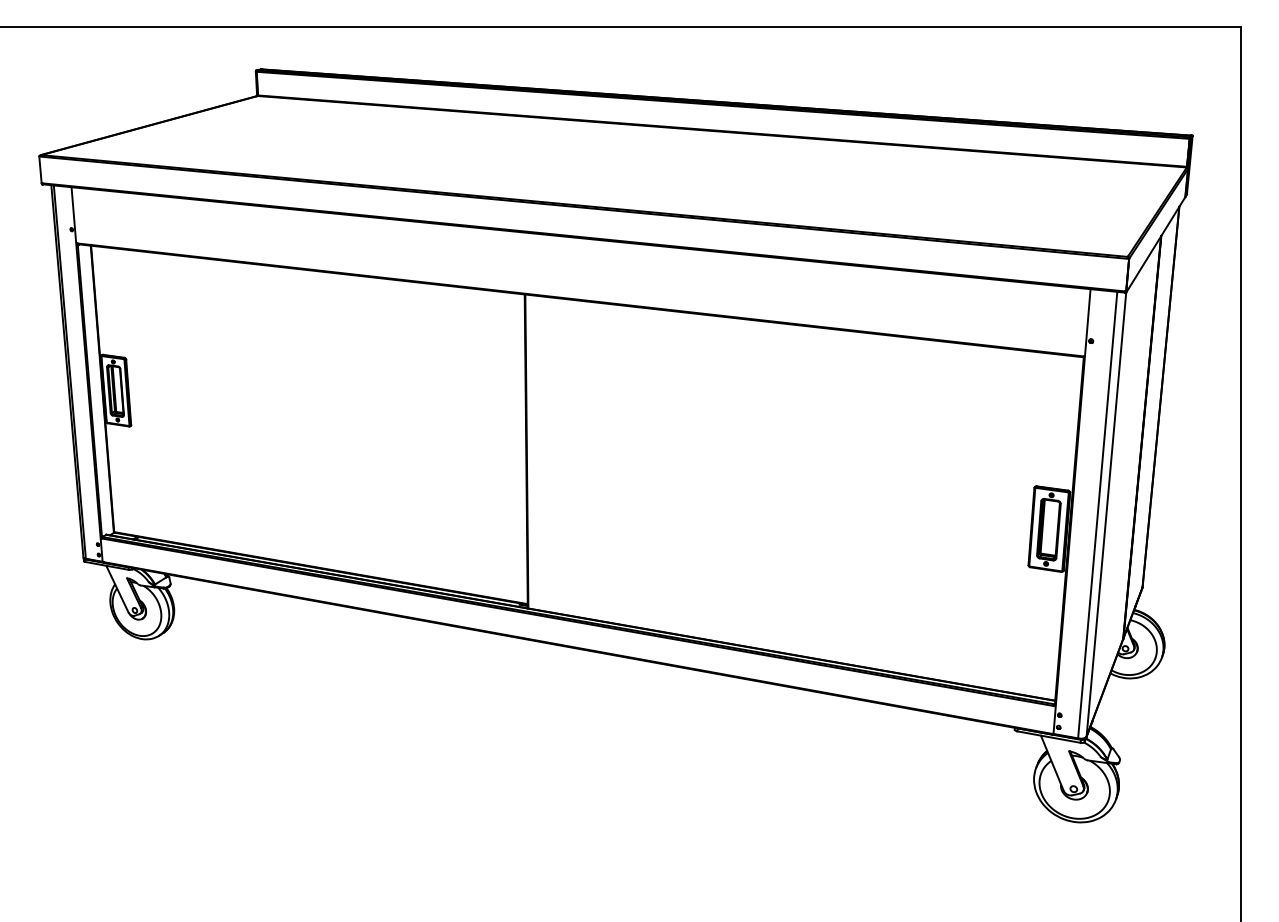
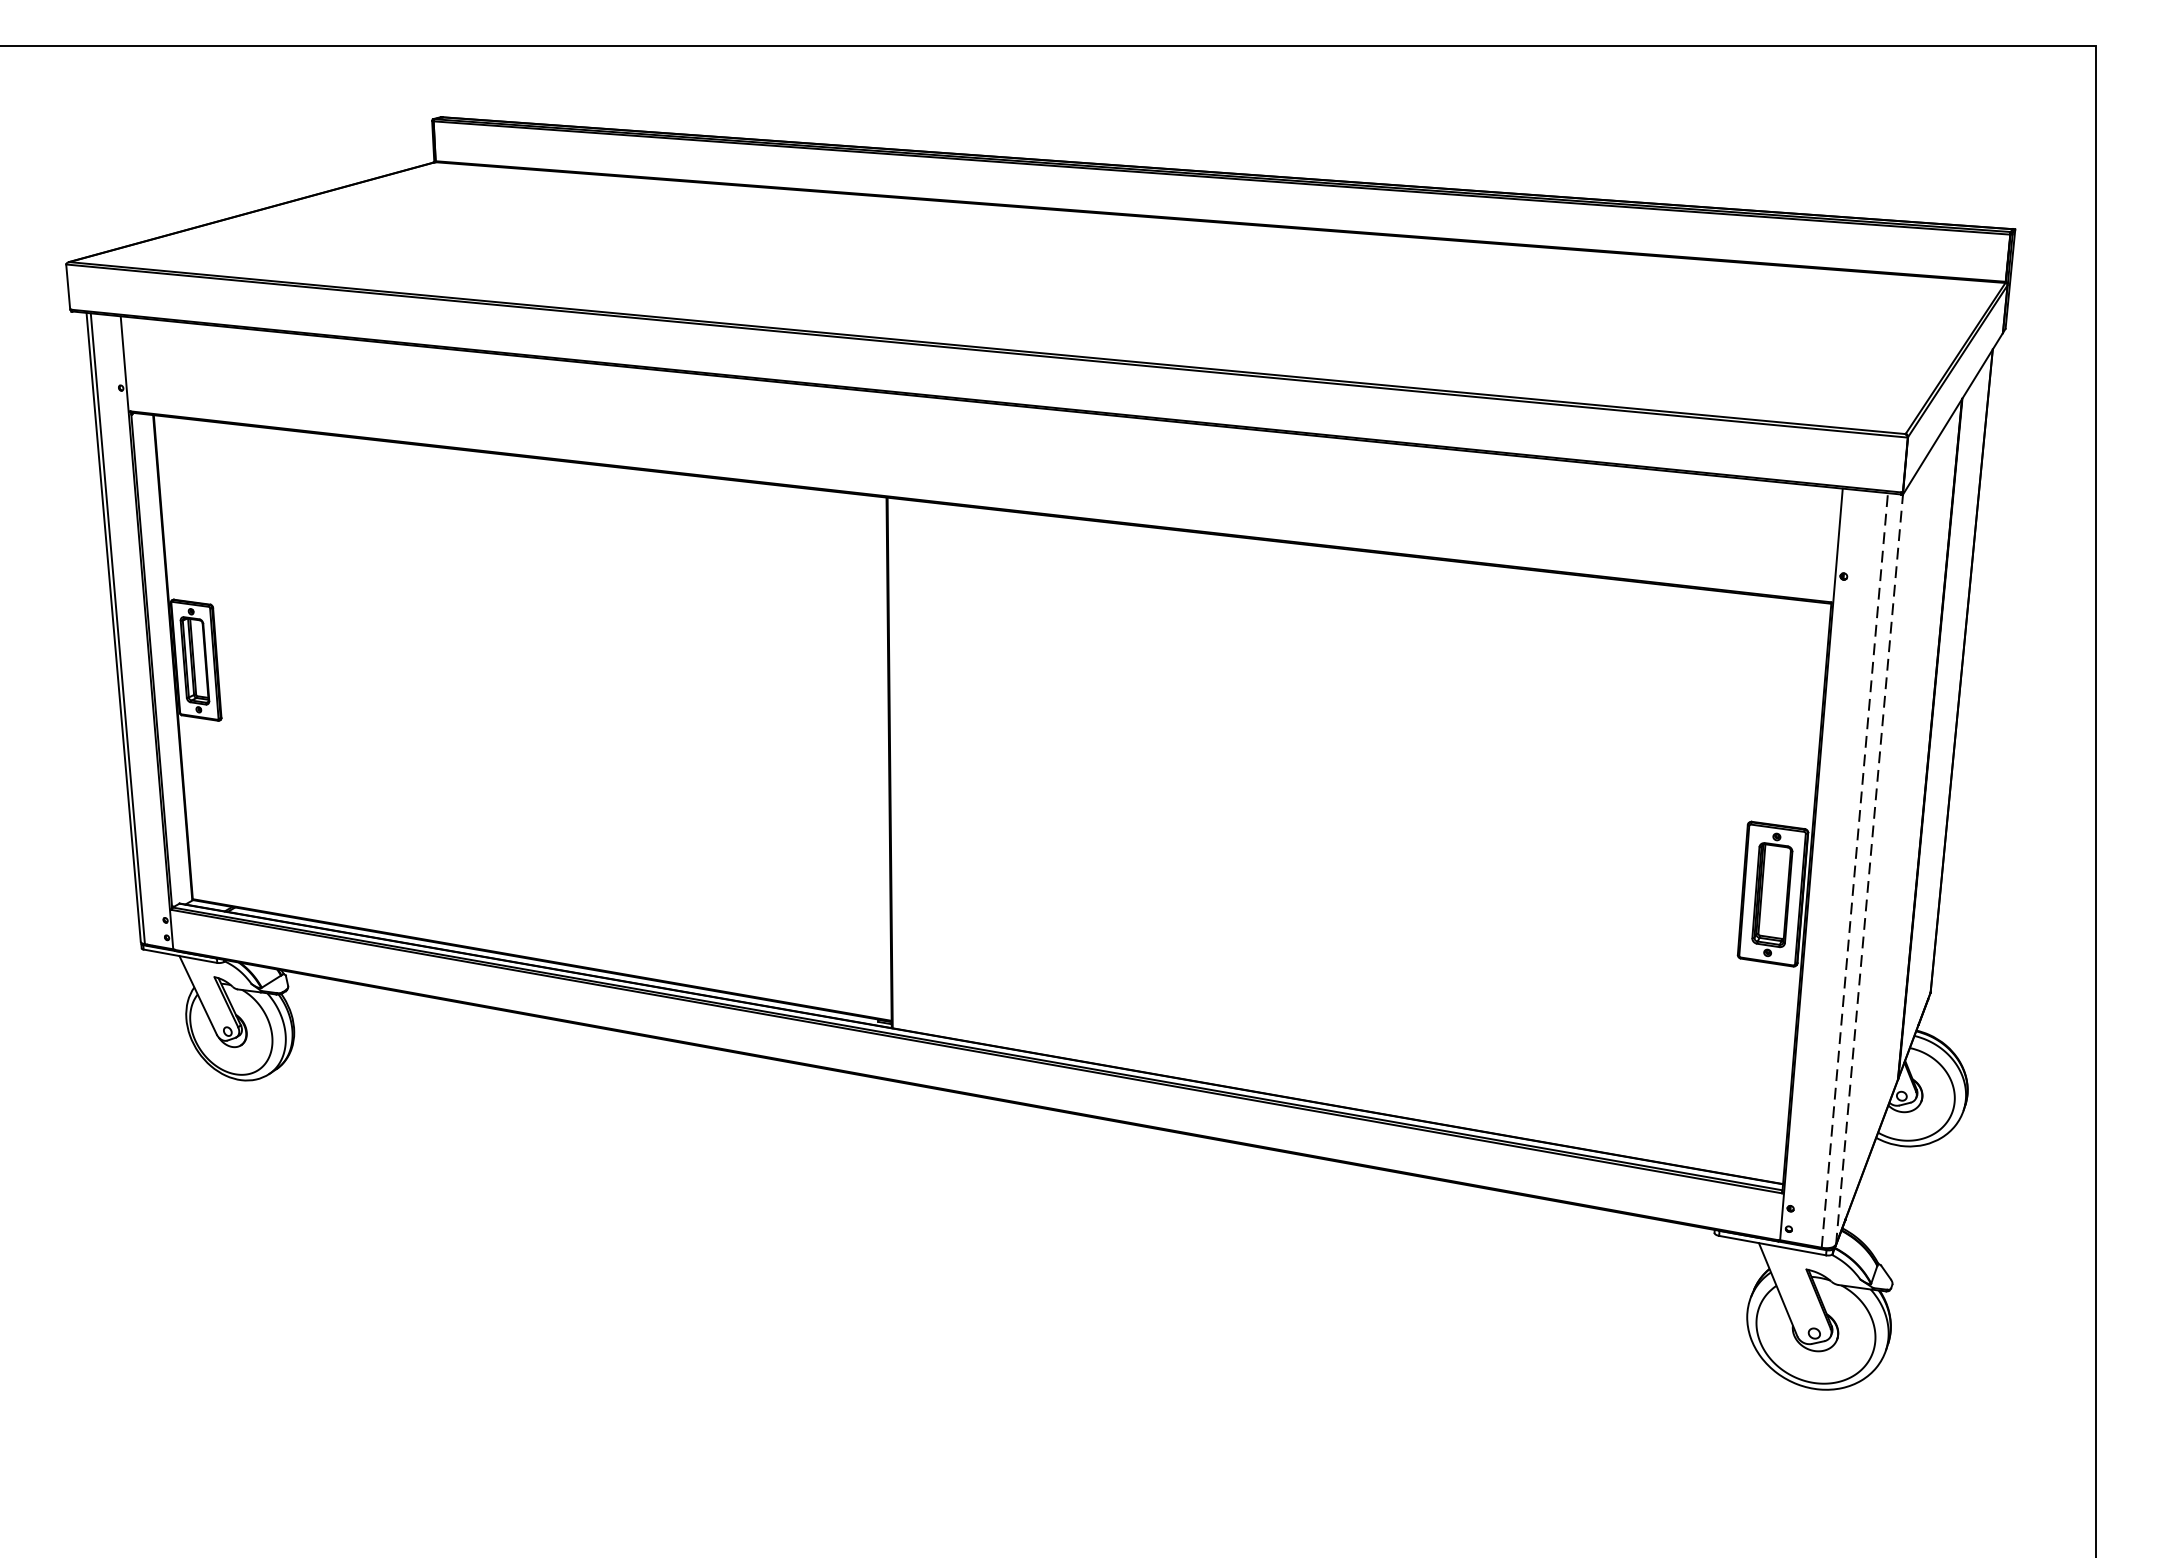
line: (1097, 514) -> (1854, 869), solid -> dashed
line: (1106, 514) -> (1869, 869), solid -> dashed

